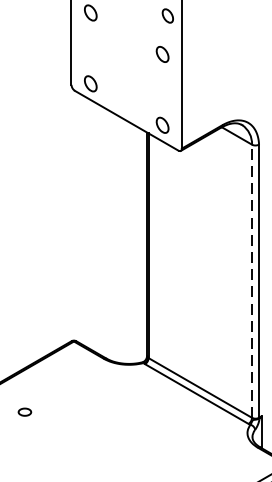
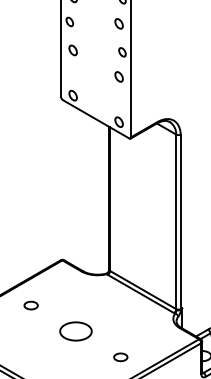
line: (252, 280) -> (176, 221), dashed -> solid
part: (23, 412) -> (30, 305), size x1.67
part: (94, 452) -> (75, 331), added

